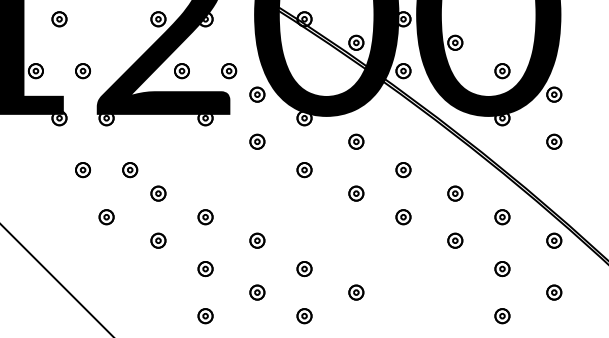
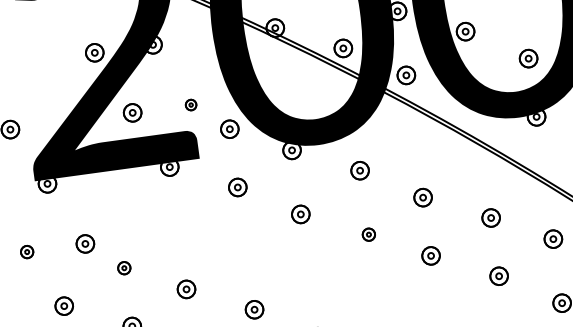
part: (229, 71) -> (191, 105), size x0.6
part: (82, 170) -> (26, 252), size x0.7
part: (158, 193) -> (124, 268), size x0.7
part: (356, 193) -> (369, 234), size x0.7

